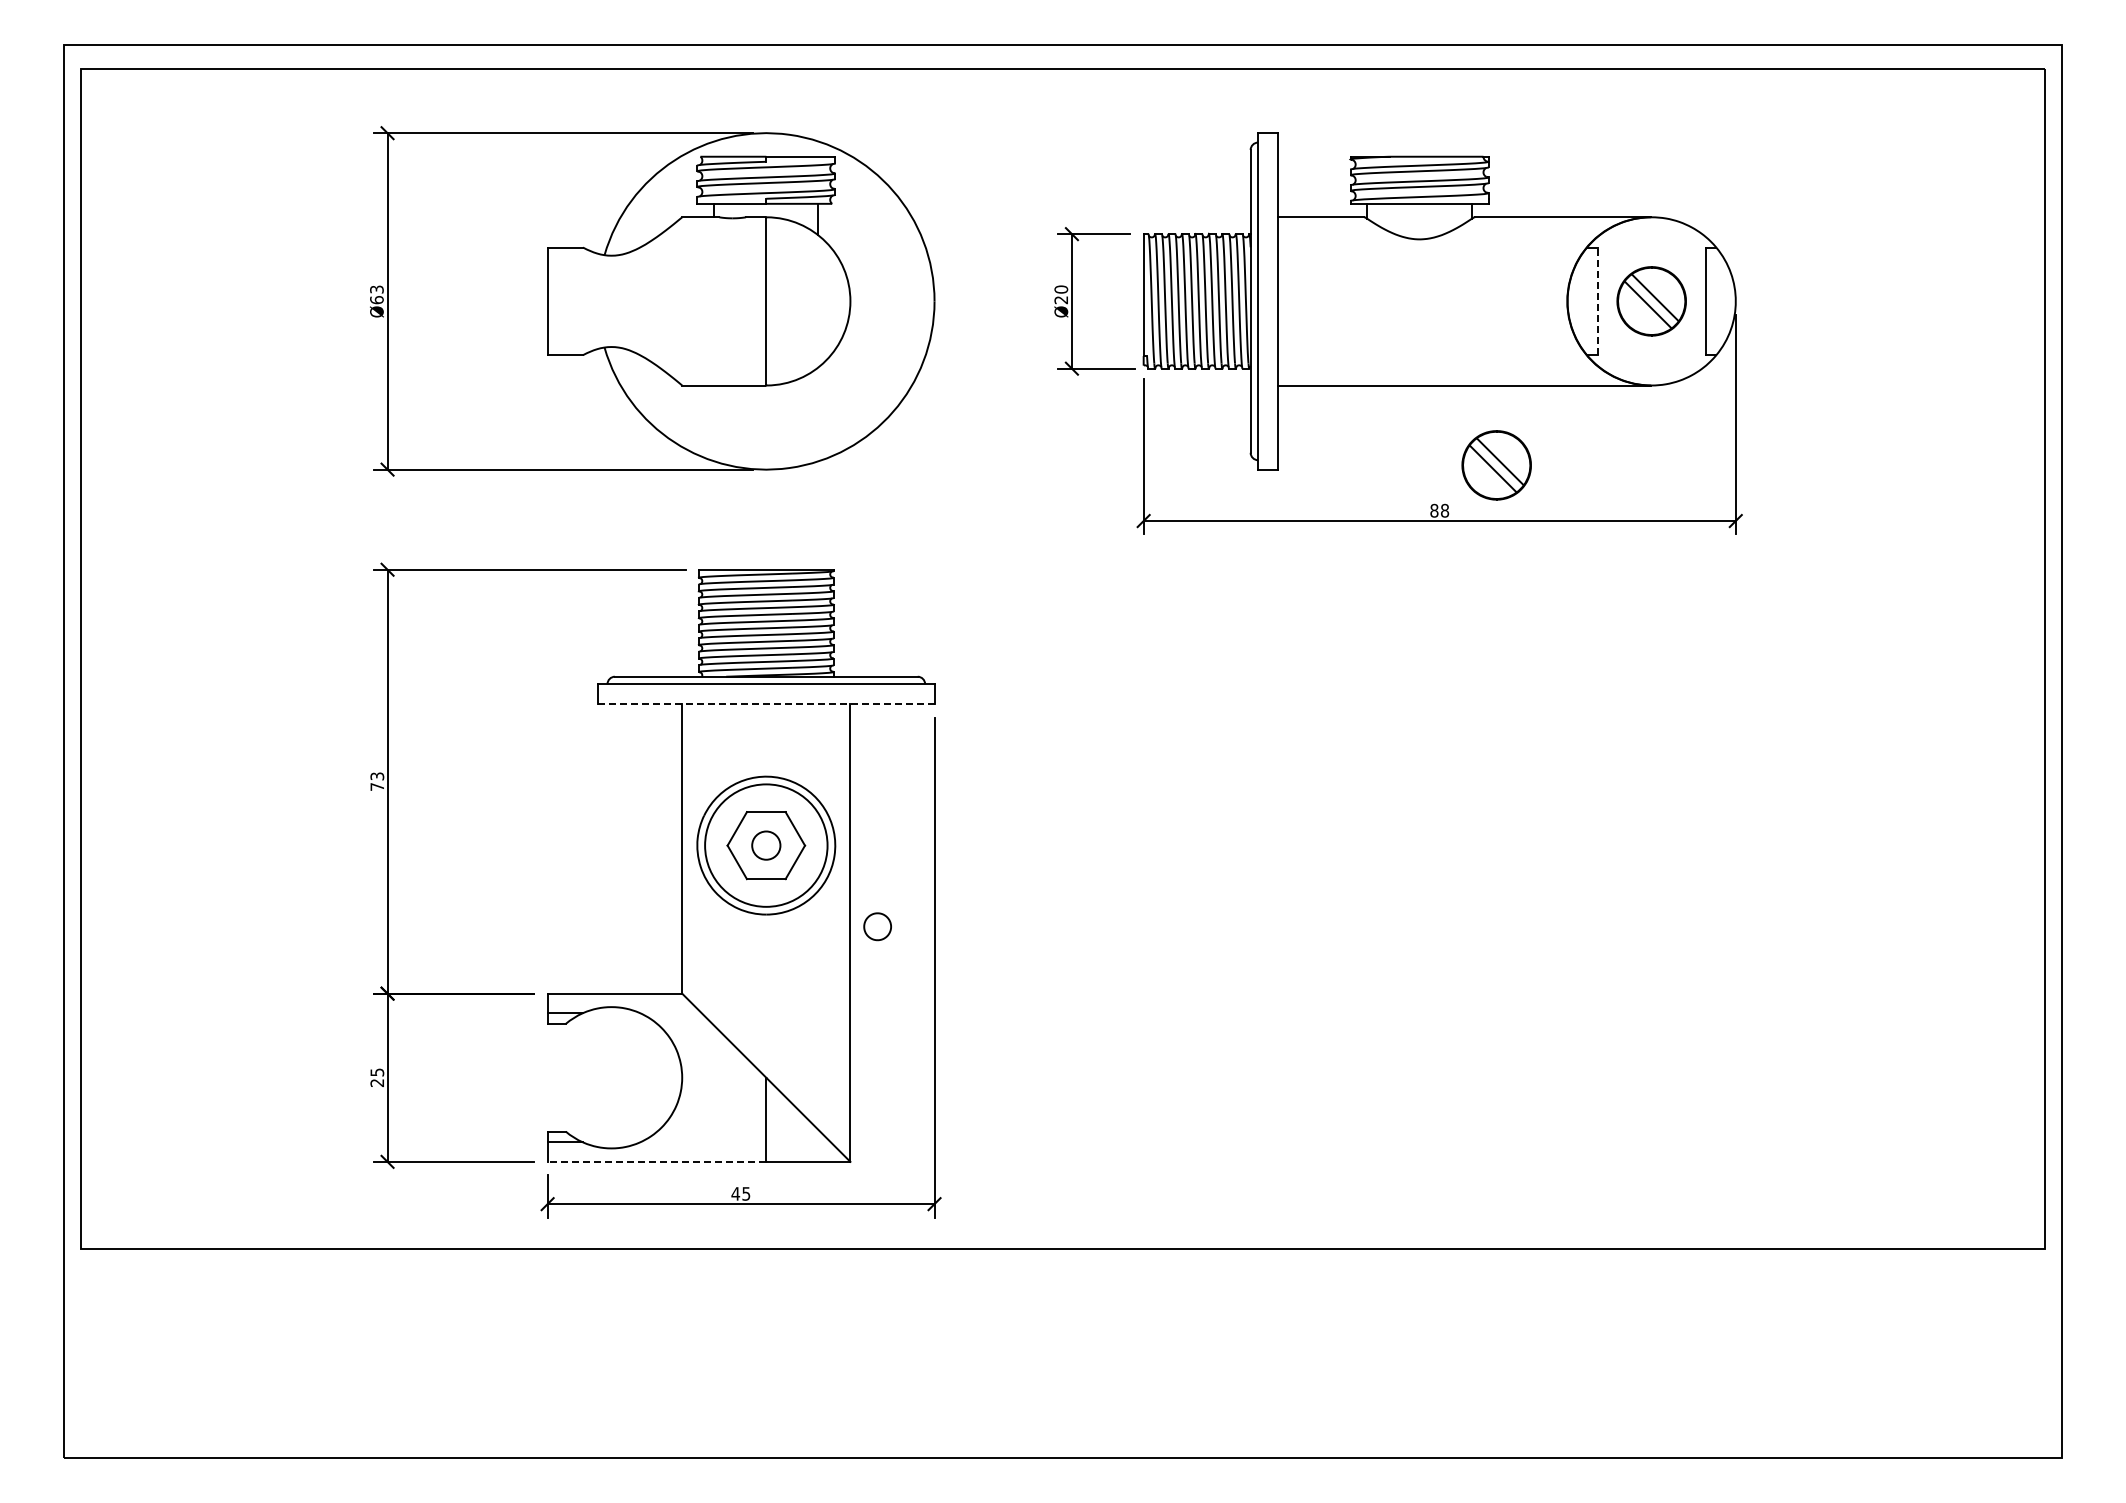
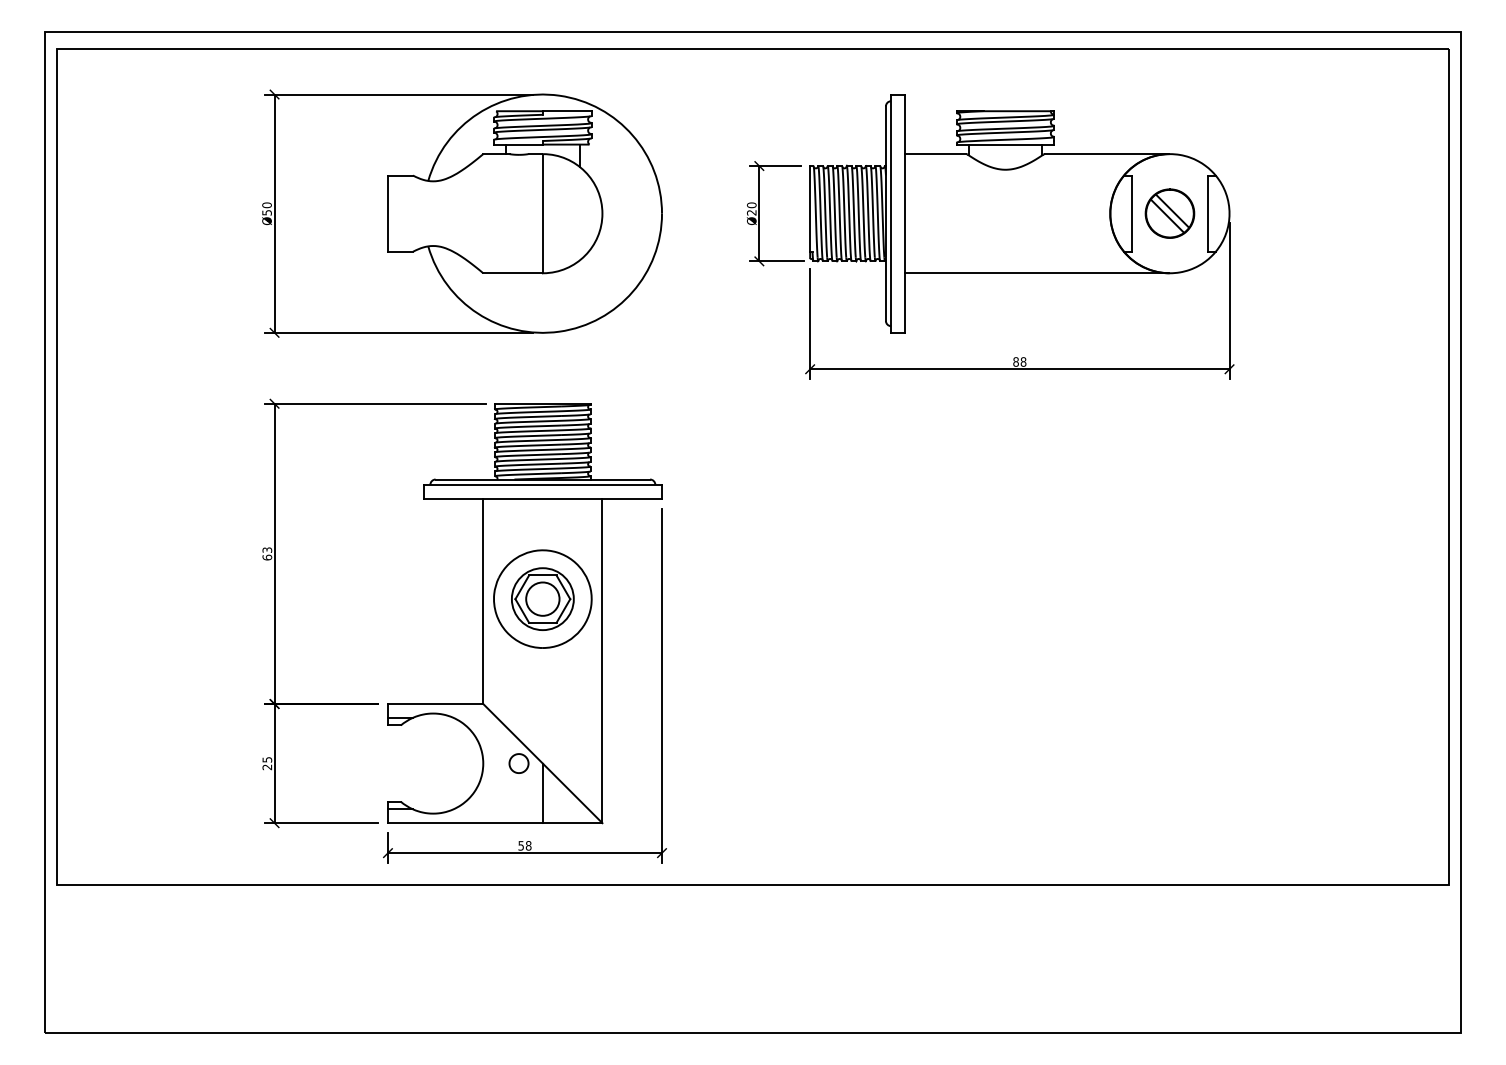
text: (376, 294) -> (266, 208), Ø63 -> Ø50
line: (1597, 301) -> (1131, 213), dashed -> solid
part: (1496, 465) -> (1060, 329), removed
line: (766, 704) -> (542, 499), dashed -> solid
text: (377, 786) -> (267, 557), 73 -> 63
circle: (765, 845) -> (542, 599), size x1.67
circle: (766, 845) -> (542, 599), size x0.71
part: (877, 926) -> (518, 763), moved
line: (656, 1161) -> (465, 822), dashed -> solid
text: (740, 1193) -> (524, 845), 45 -> 58

